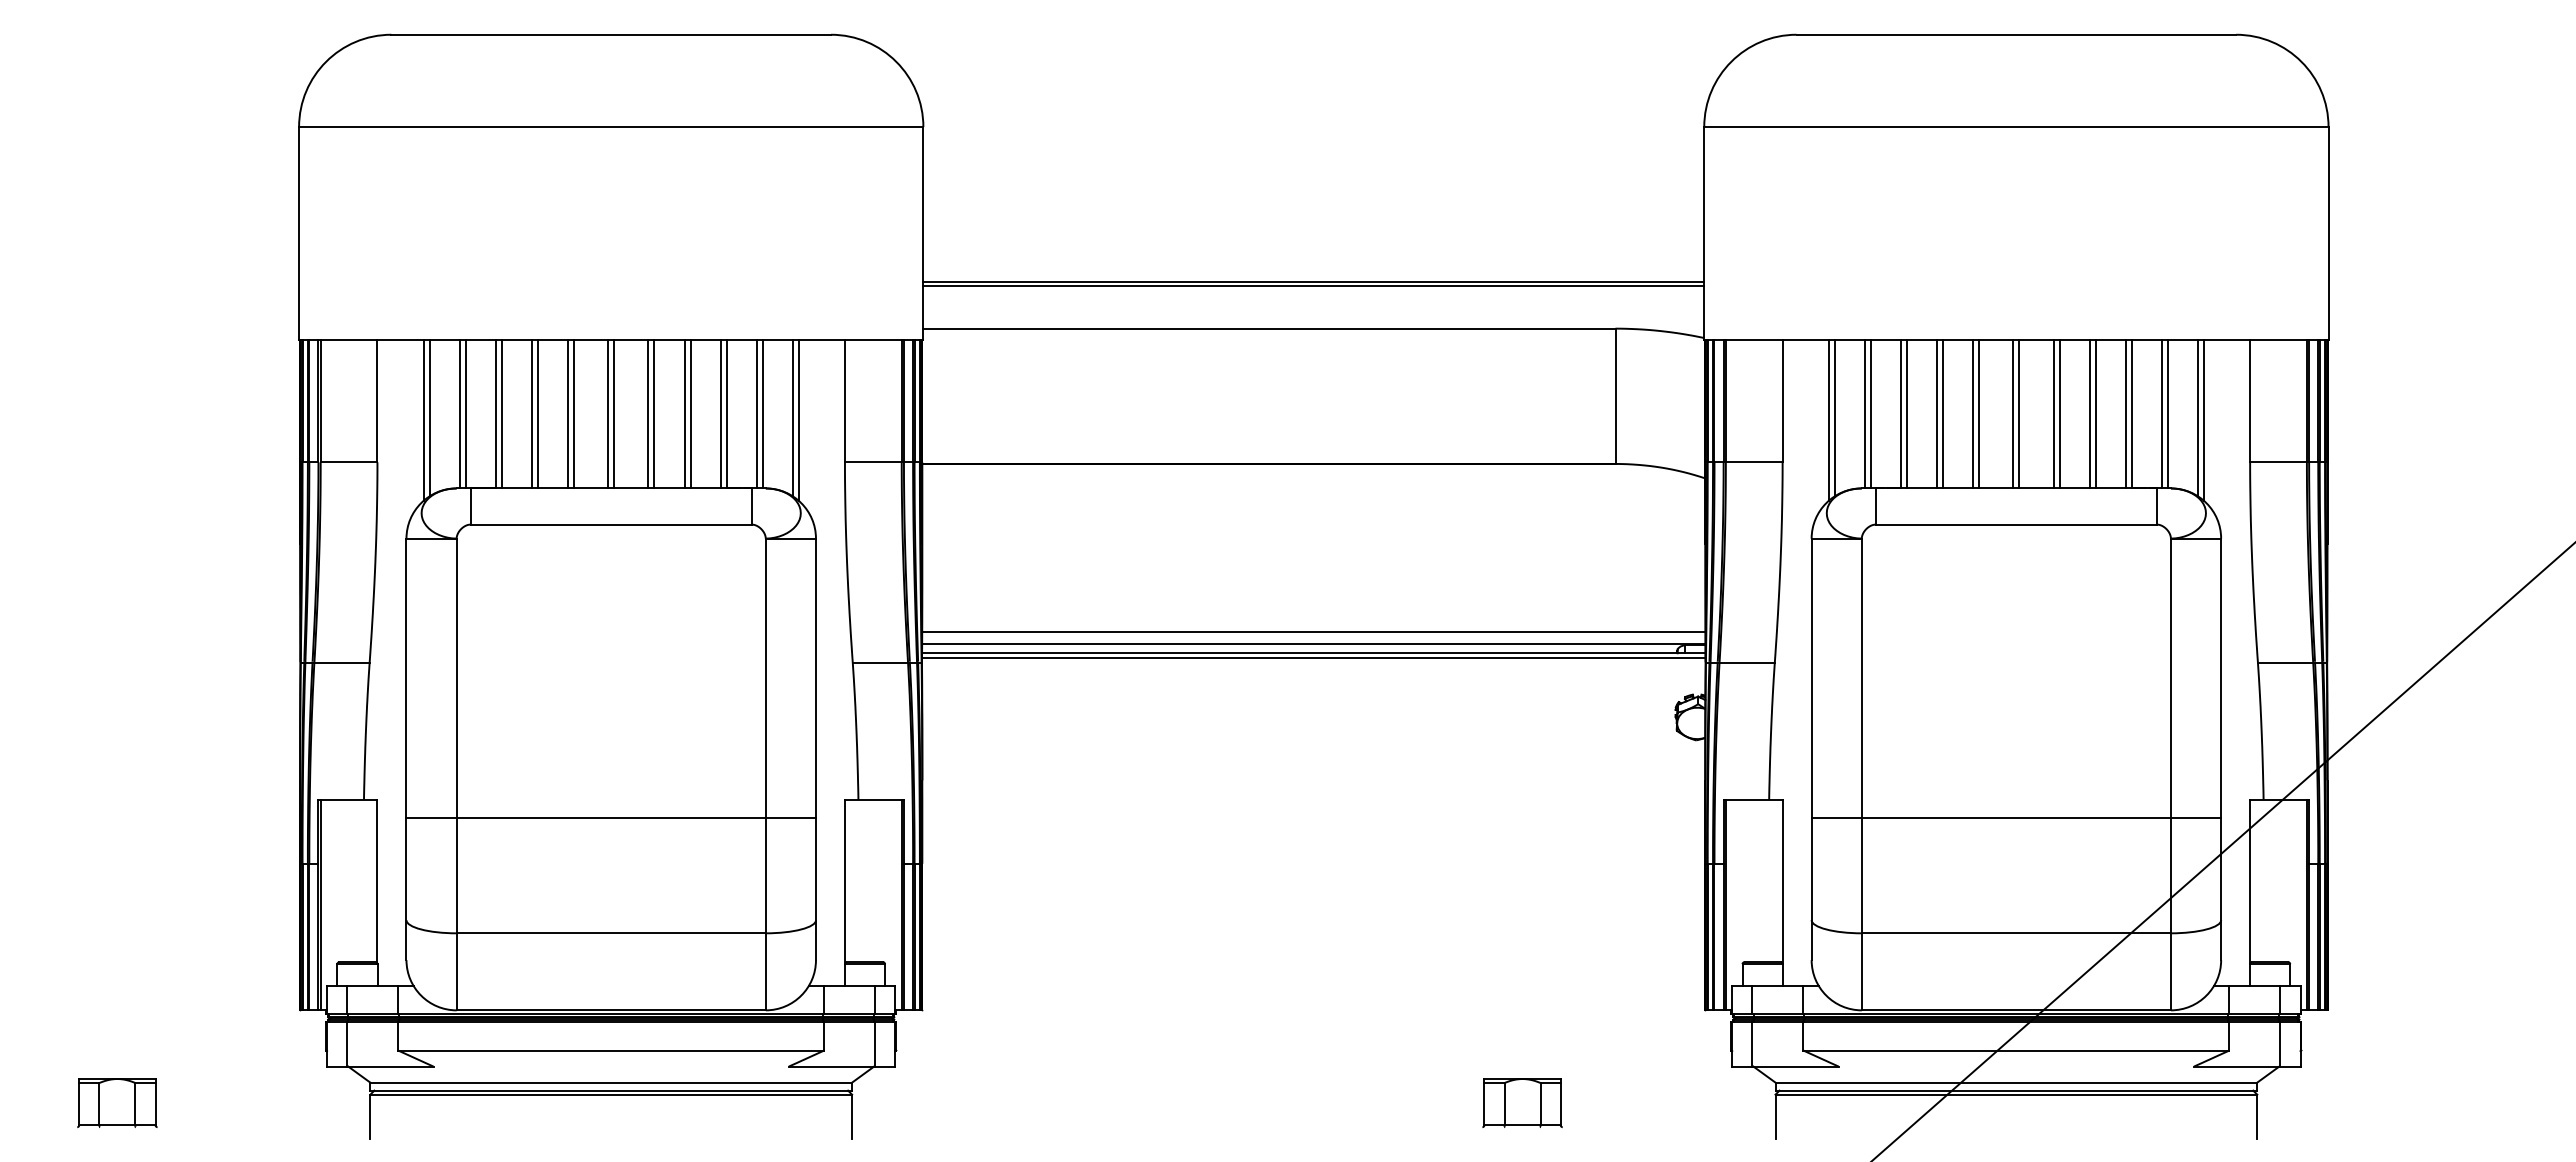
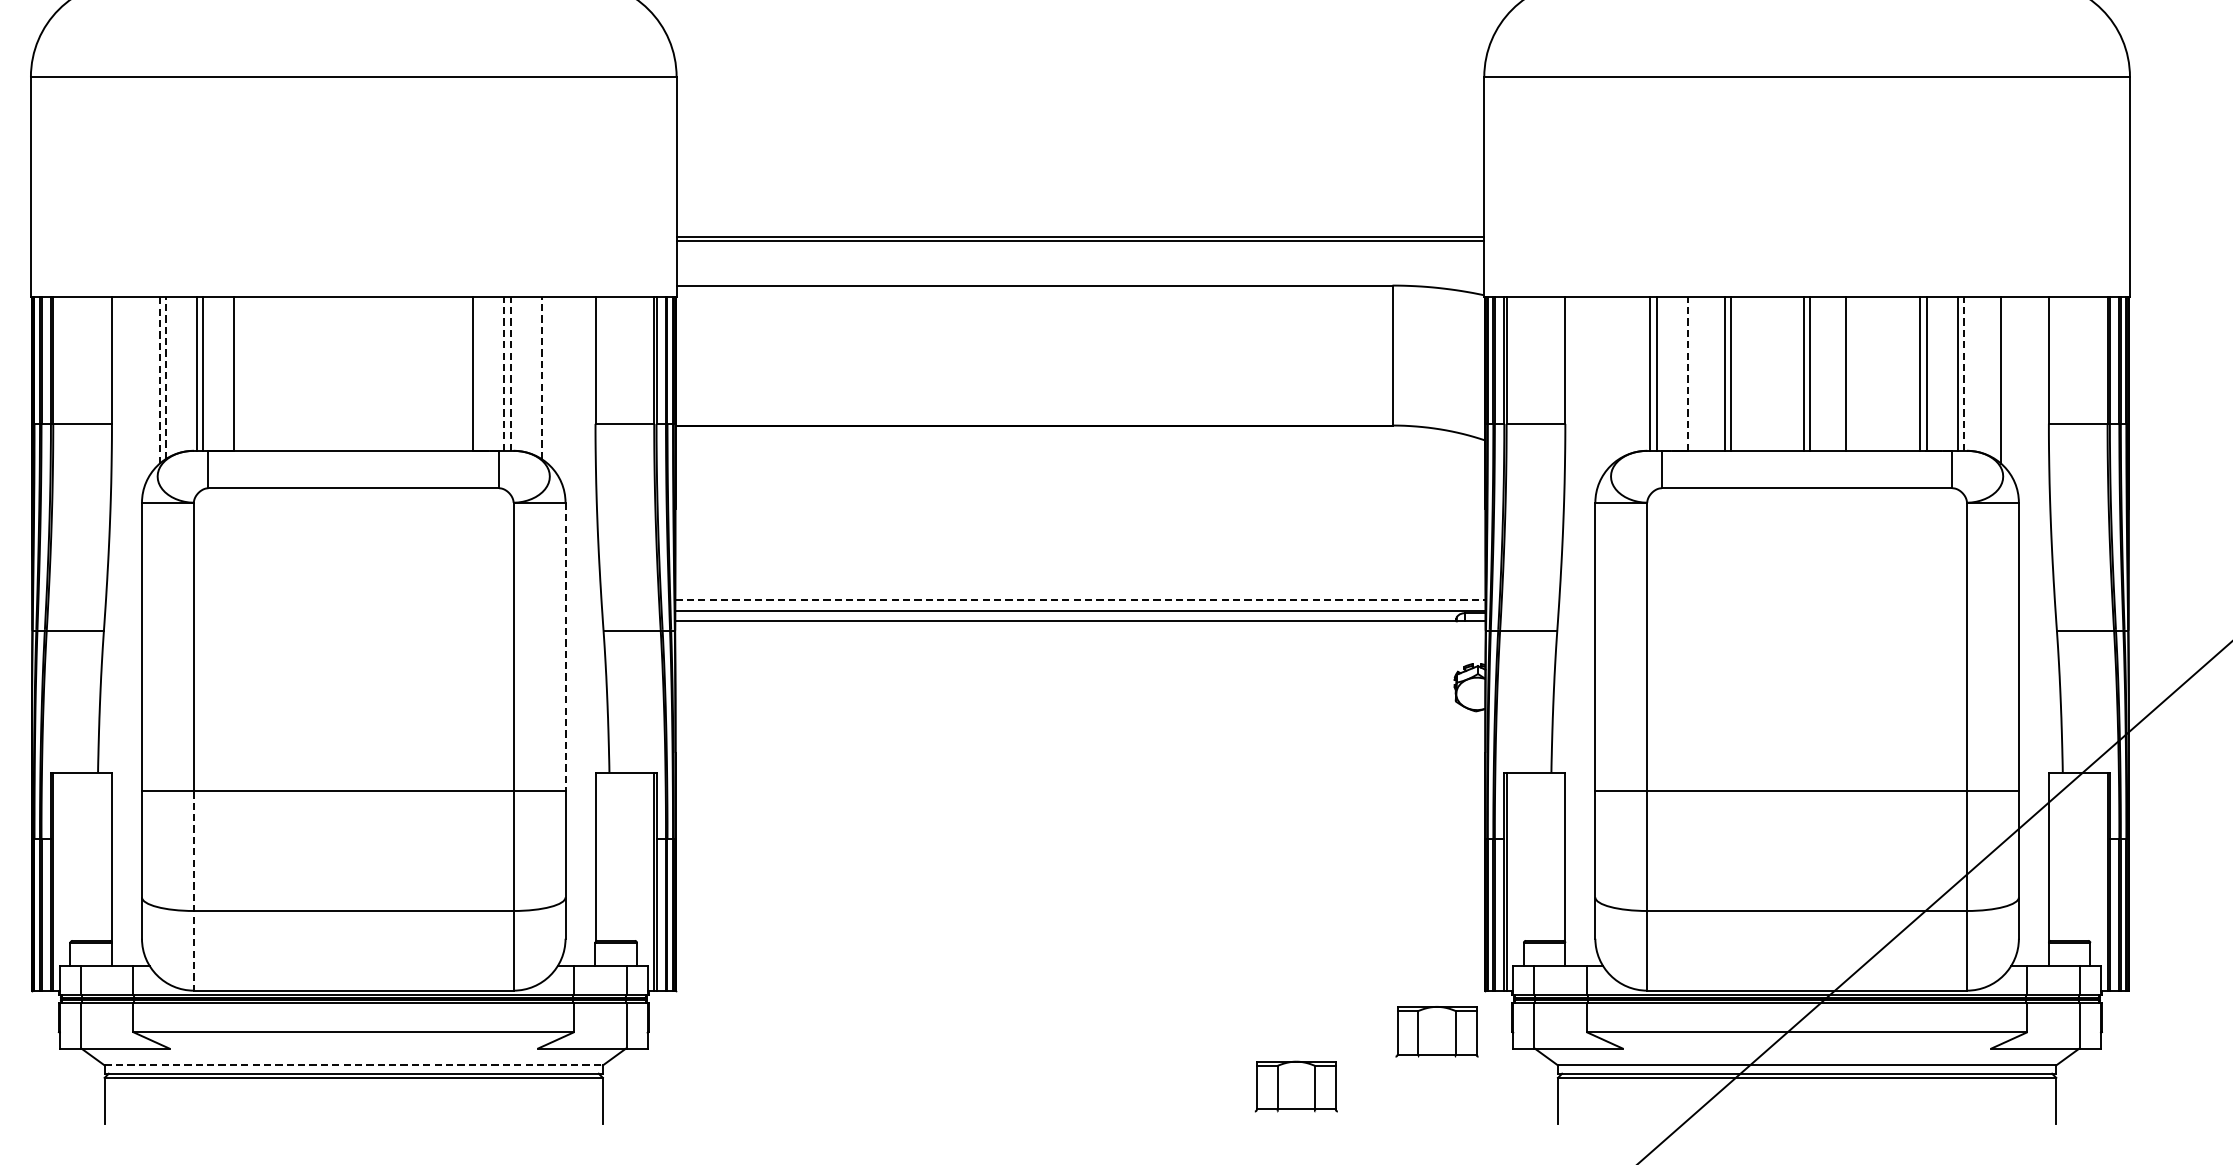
line: (501, 413) -> (240, 373), removed
line: (531, 413) -> (271, 373), removed
line: (537, 413) -> (277, 373), removed
line: (568, 413) -> (309, 373), removed
line: (574, 413) -> (315, 373), removed
line: (608, 413) -> (350, 373), removed
line: (614, 413) -> (357, 373), removed
line: (648, 413) -> (392, 373), removed
line: (654, 413) -> (398, 373), removed
line: (684, 413) -> (429, 373), removed
line: (690, 413) -> (435, 373), removed
line: (720, 413) -> (466, 373), removed
line: (756, 413) -> (504, 373), solid -> dashed
line: (762, 413) -> (510, 373), solid -> dashed
line: (1900, 413) -> (1687, 373), solid -> dashed
line: (1906, 413) -> (1693, 373), removed
line: (1973, 413) -> (1762, 373), removed
line: (1979, 413) -> (1768, 373), removed
line: (2059, 413) -> (1851, 373), removed
line: (2089, 413) -> (1882, 373), removed
line: (2095, 413) -> (1888, 373), removed
line: (2167, 413) -> (1963, 373), solid -> dashed
line: (429, 417) -> (165, 377), solid -> dashed
line: (792, 417) -> (541, 377), solid -> dashed
line: (1834, 417) -> (1618, 377), removed
line: (2198, 417) -> (1995, 377), removed
line: (798, 419) -> (547, 379), removed
line: (1828, 419) -> (1612, 379), removed
line: (423, 420) -> (159, 380), solid -> dashed
line: (1313, 632) -> (1080, 599), solid -> dashed
line: (1313, 658) -> (1080, 626), removed
line: (815, 678) -> (565, 647), solid -> dashed
line: (456, 914) -> (193, 891), solid -> dashed
part: (1658, 1049) -> (1436, 1031), added
line: (611, 1082) -> (354, 1065), solid -> dashed

